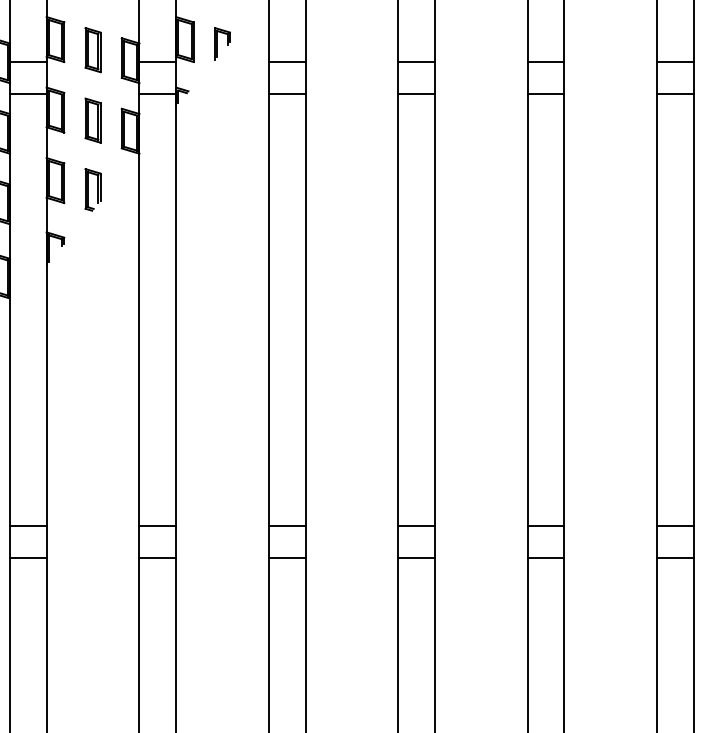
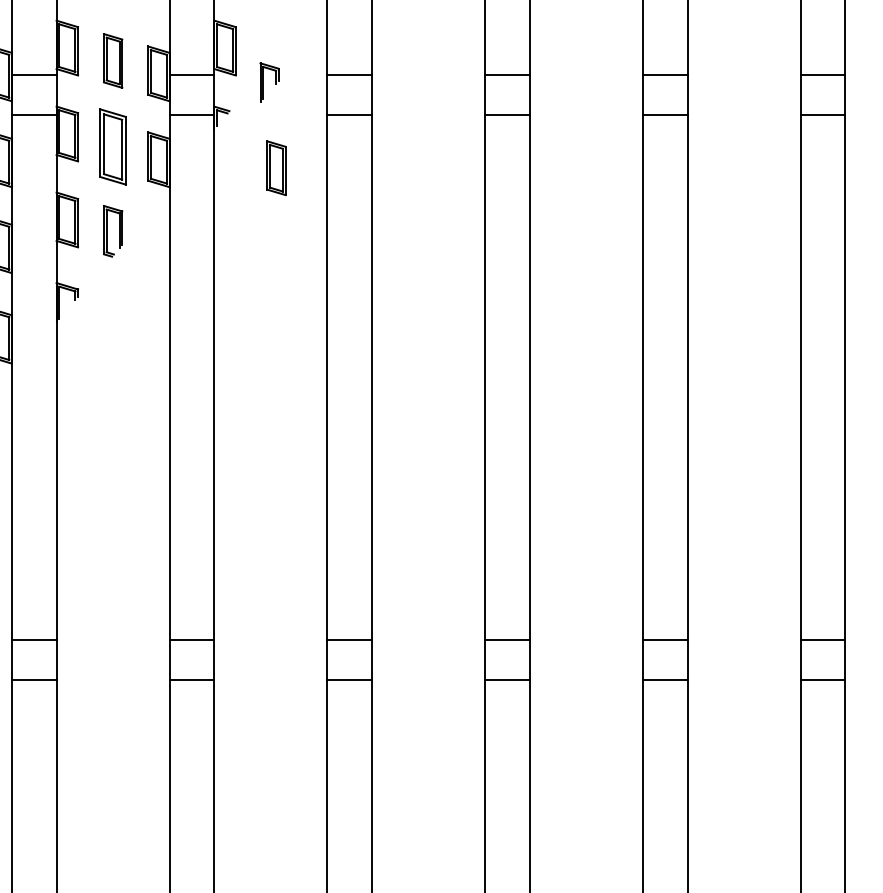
part: (222, 43) -> (269, 82), moved
part: (92, 120) -> (112, 146), size x1.4
part: (226, 138) -> (275, 168), added

